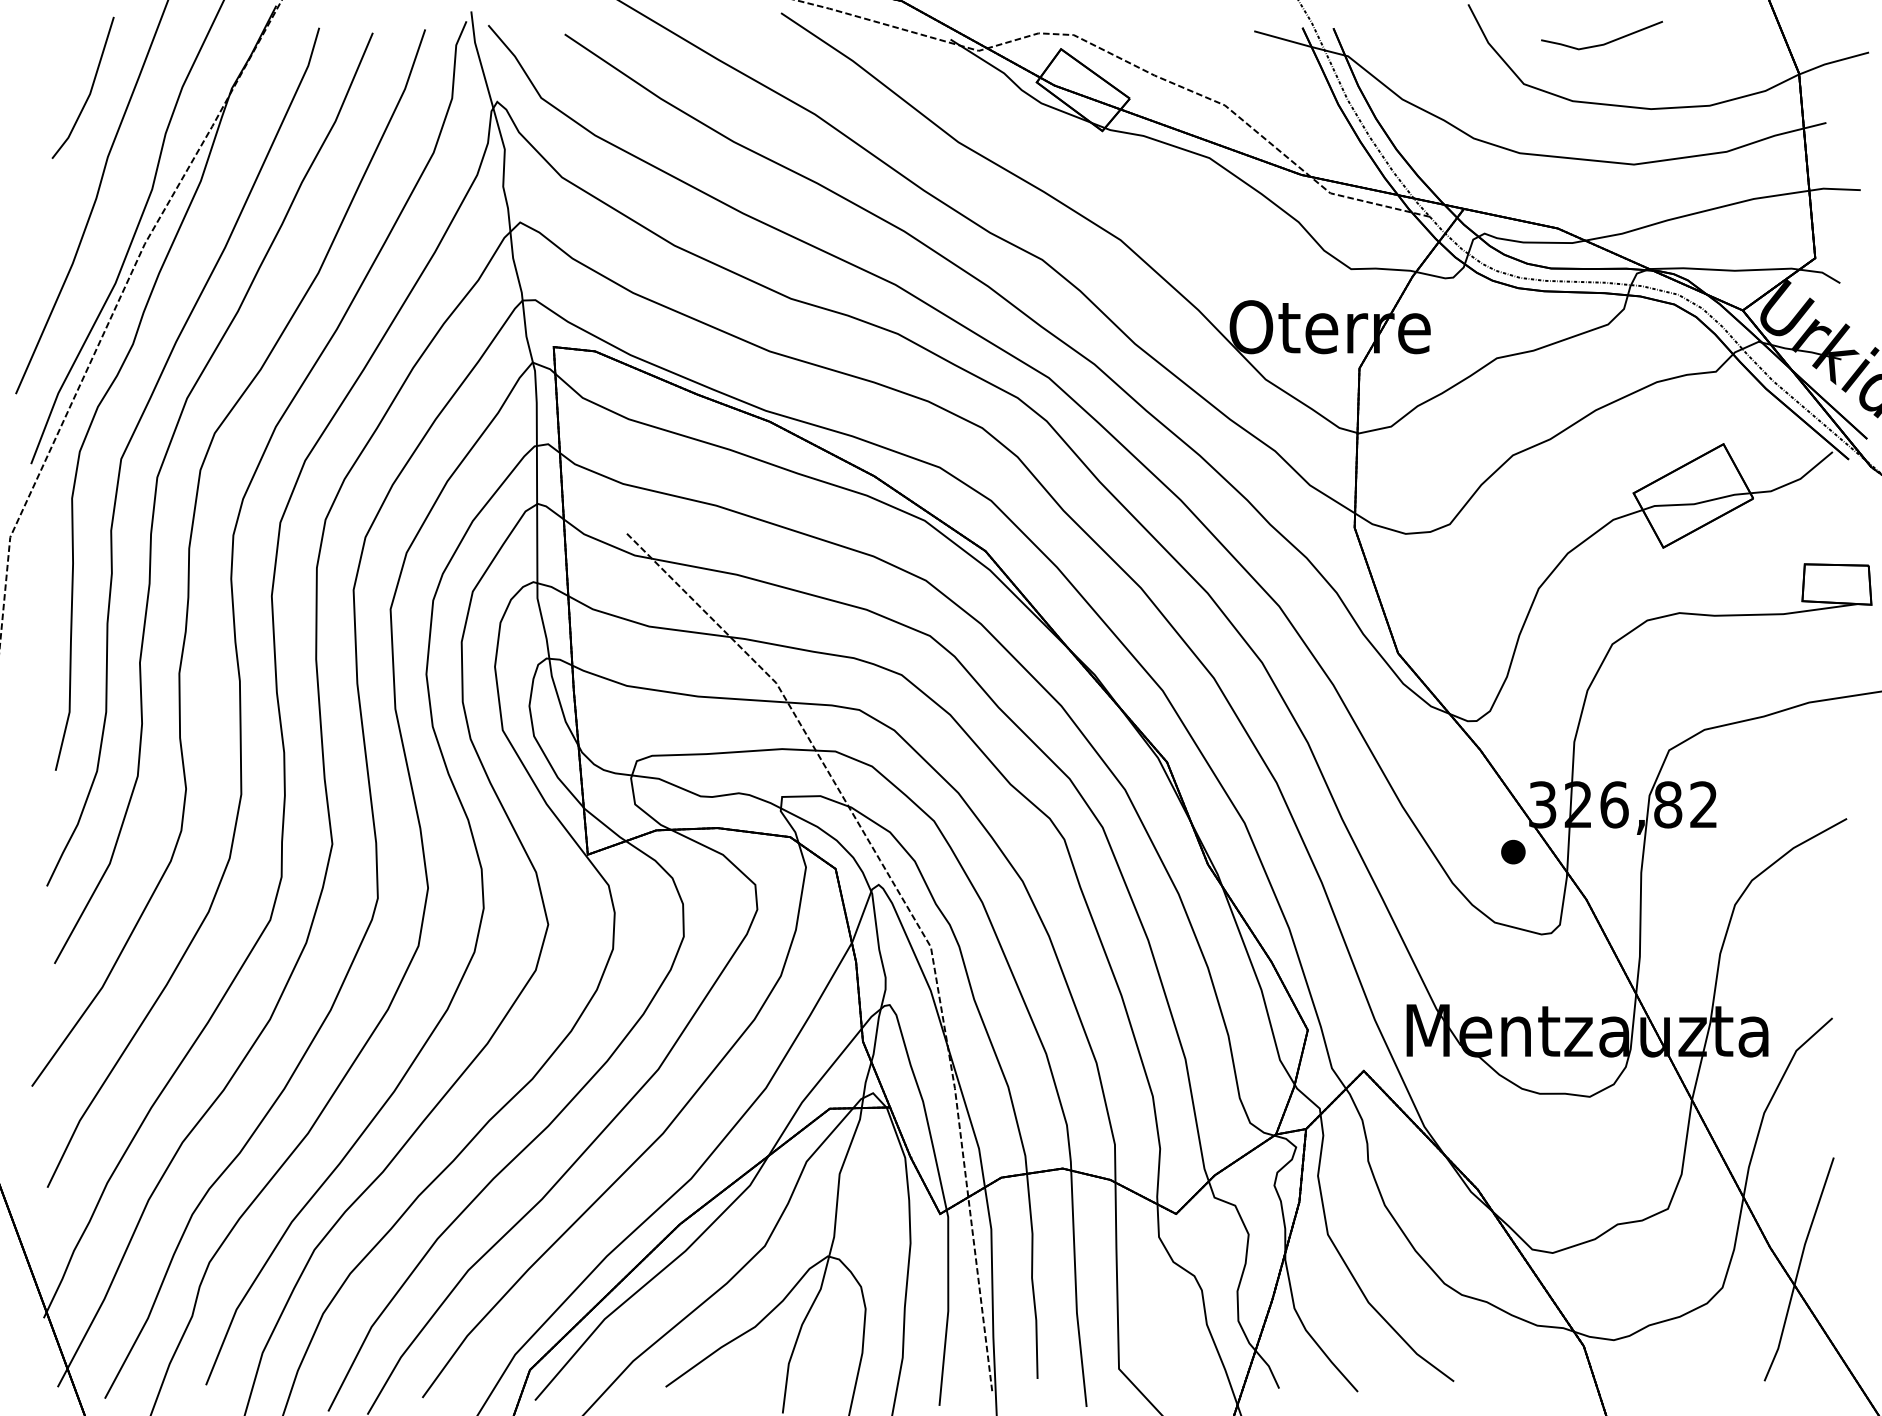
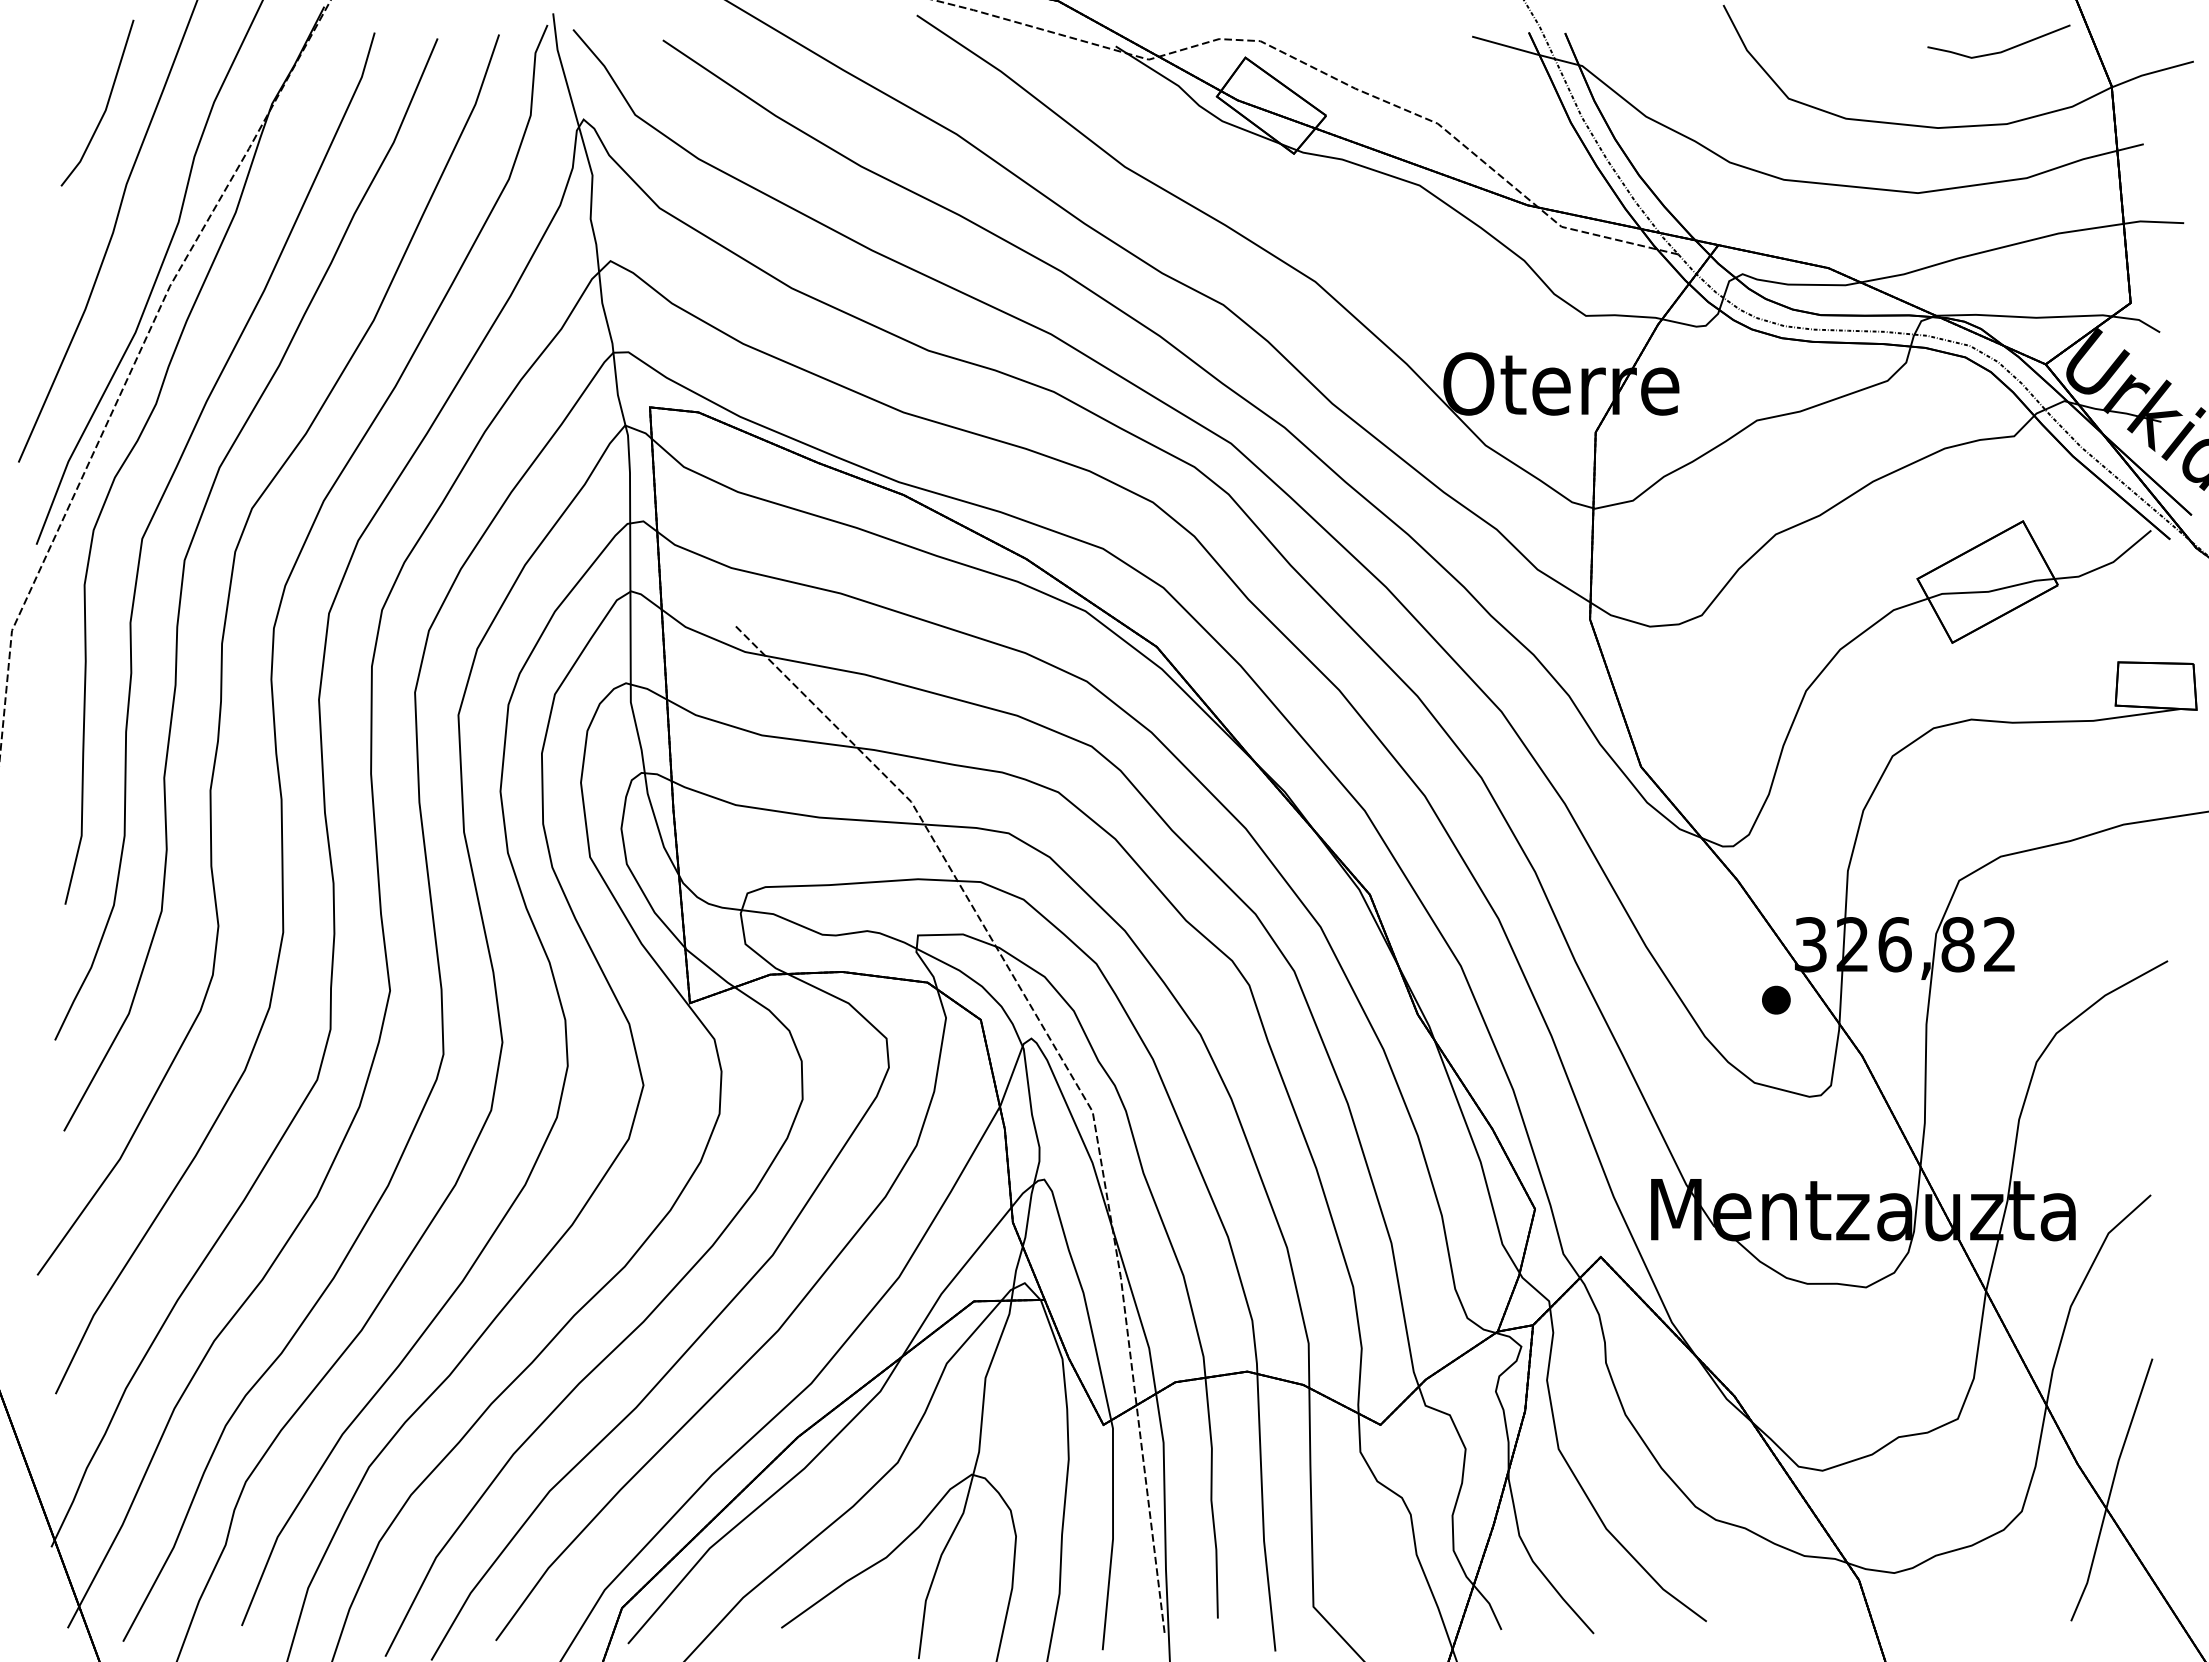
line: (1603, 43) -> (2000, 51), moved

